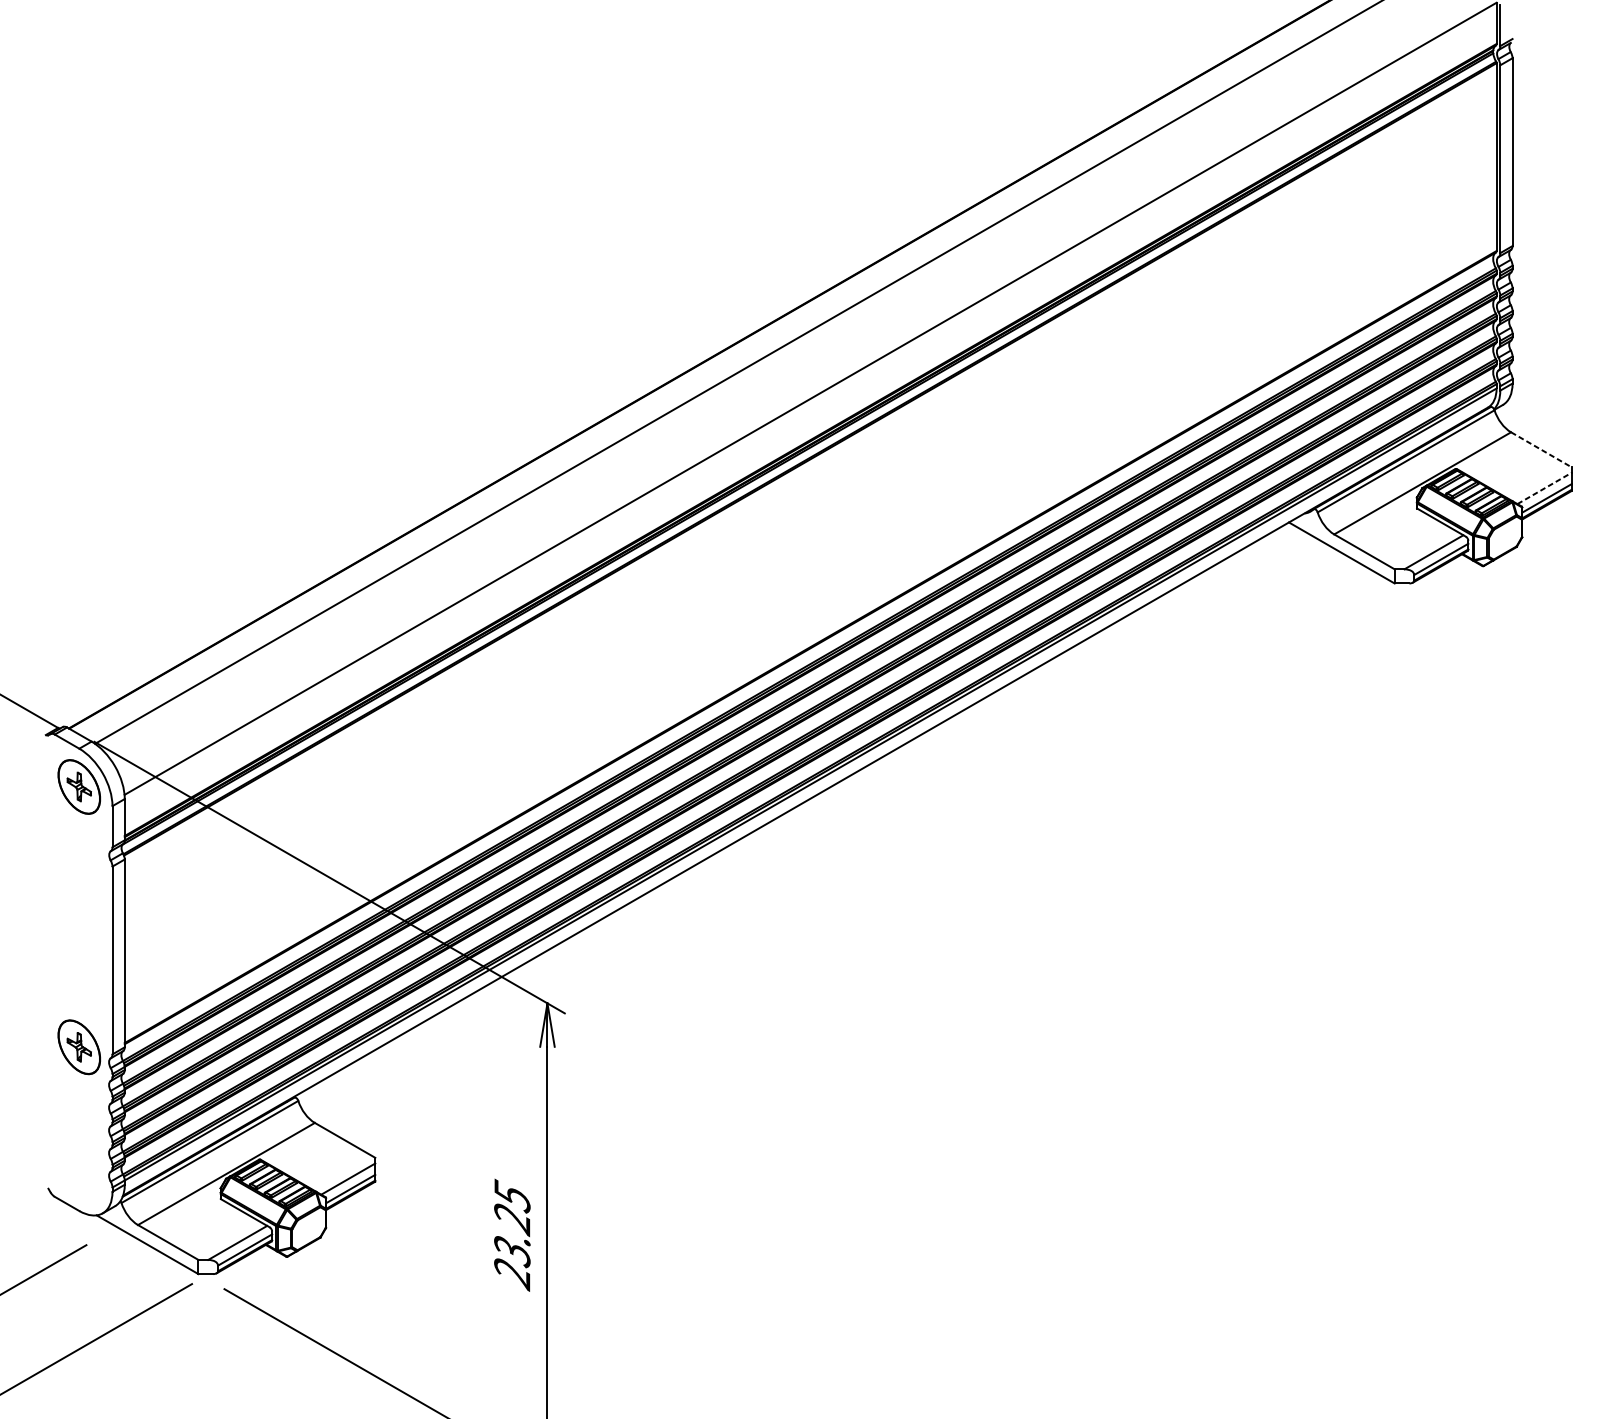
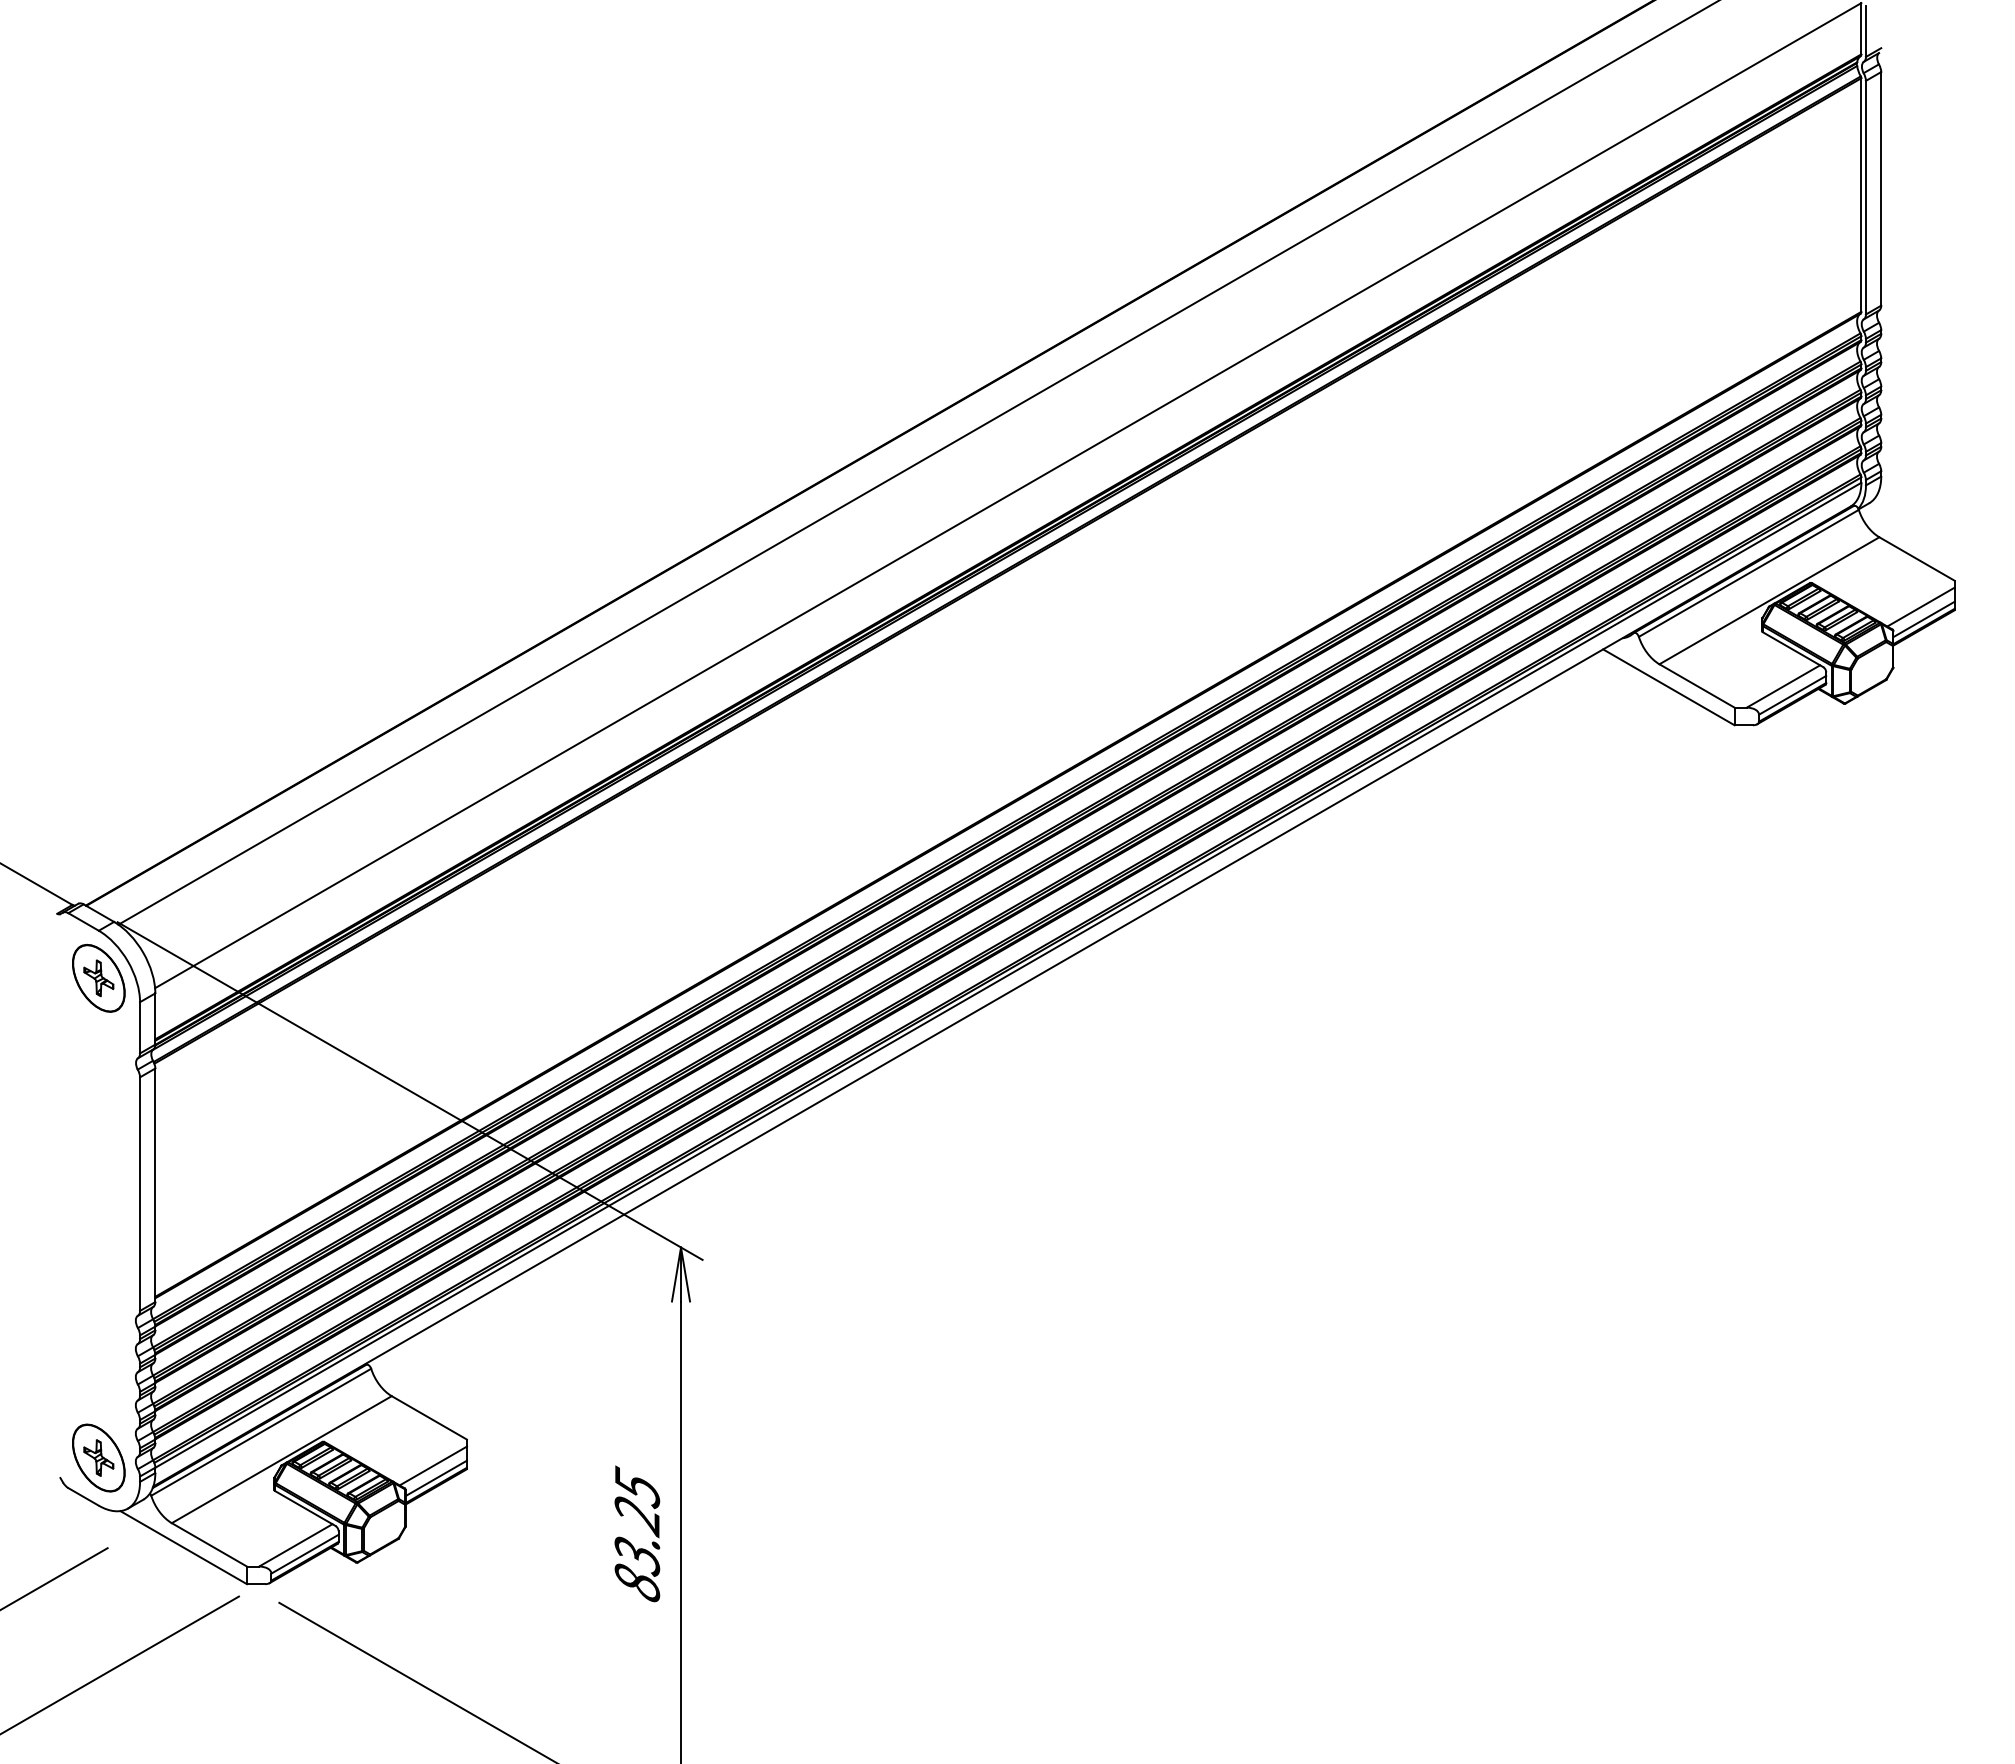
line: (1541, 450) -> (1917, 559), dashed -> solid
line: (1544, 488) -> (1920, 607), dashed -> solid
part: (79, 1046) -> (98, 1457), moved
text: (512, 1274) -> (637, 1584), 23.25 -> 83.25

